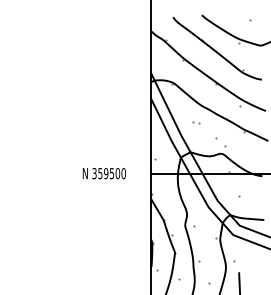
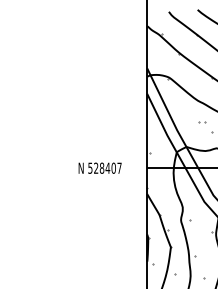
part: (196, 122) -> (202, 122), moved
text: (108, 173) -> (104, 168), 359500 -> 528407

